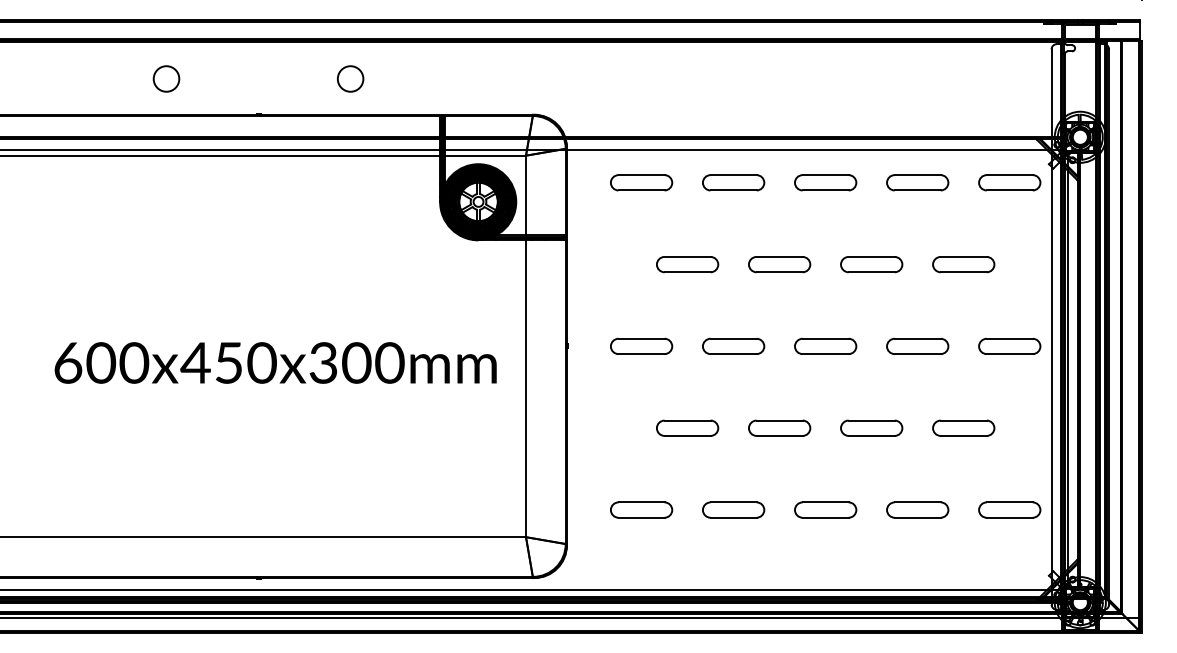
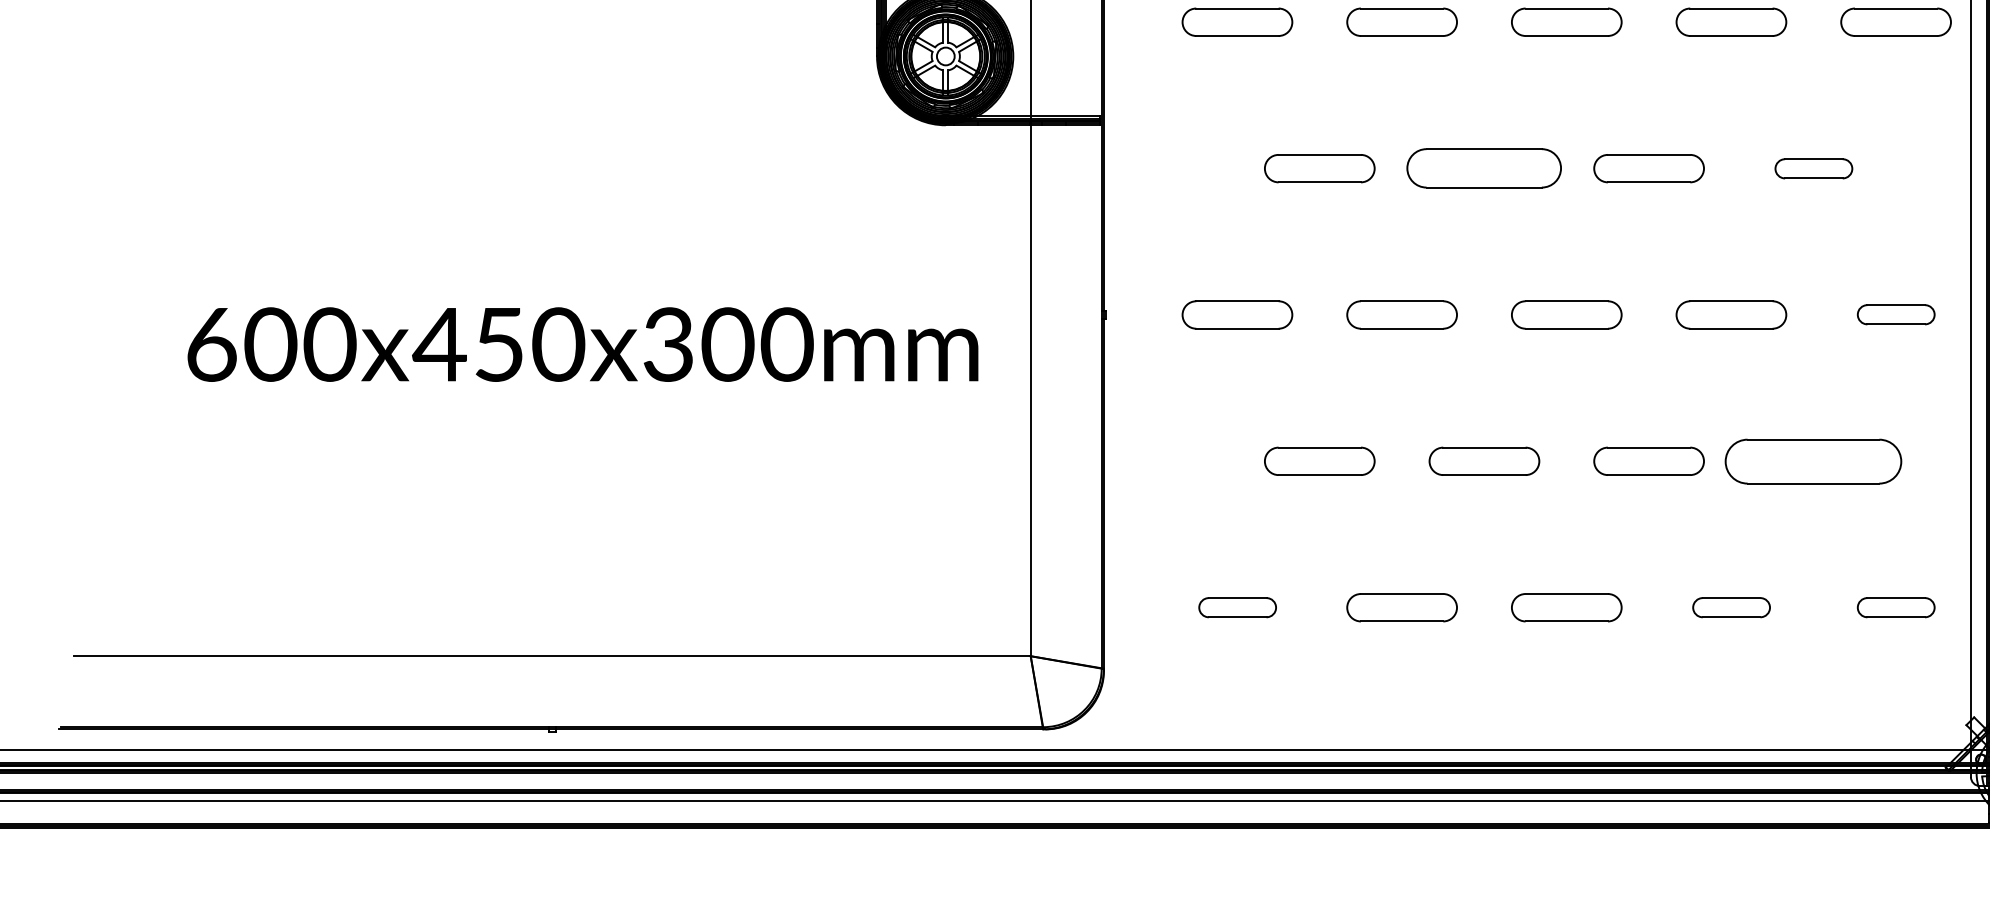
part: (779, 264) -> (1484, 168), size x1.4
part: (963, 264) -> (1813, 168), size x0.7
part: (1009, 345) -> (1895, 313), size x0.7
part: (963, 427) -> (1813, 460), size x1.6
part: (641, 509) -> (1237, 606), size x0.7
part: (917, 509) -> (1731, 606), size x0.7
part: (1009, 509) -> (1895, 606), size x0.7

